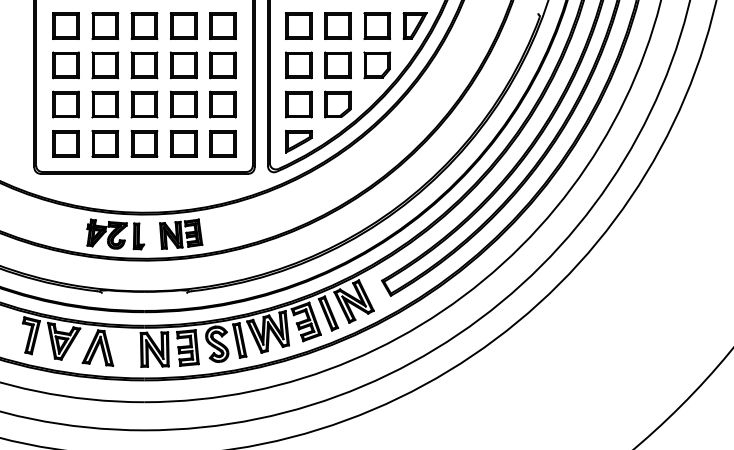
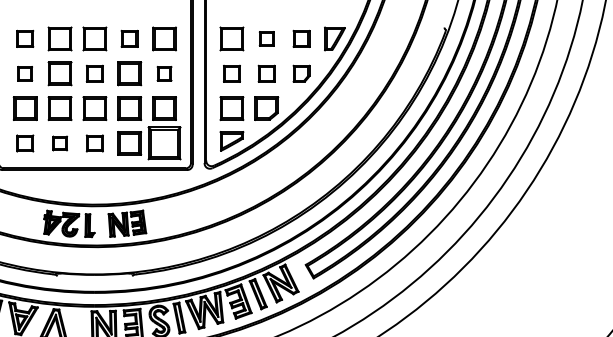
part: (65, 25) -> (24, 38), size x0.7
part: (183, 25) -> (129, 38), size x0.7
part: (337, 25) -> (266, 38), size x0.6
part: (377, 25) -> (301, 38), size x0.7
part: (65, 65) -> (24, 73), size x0.6
part: (144, 65) -> (94, 73), size x0.7
part: (222, 65) -> (164, 73), size x0.6
part: (298, 65) -> (231, 73), size x0.7
part: (337, 65) -> (266, 73), size x0.7
part: (377, 65) -> (301, 73), size x0.7
part: (65, 143) -> (24, 143), size x0.7
part: (105, 143) -> (60, 143), size x0.6
part: (144, 143) -> (94, 143), size x0.7
part: (222, 143) -> (164, 143), size x1.4

